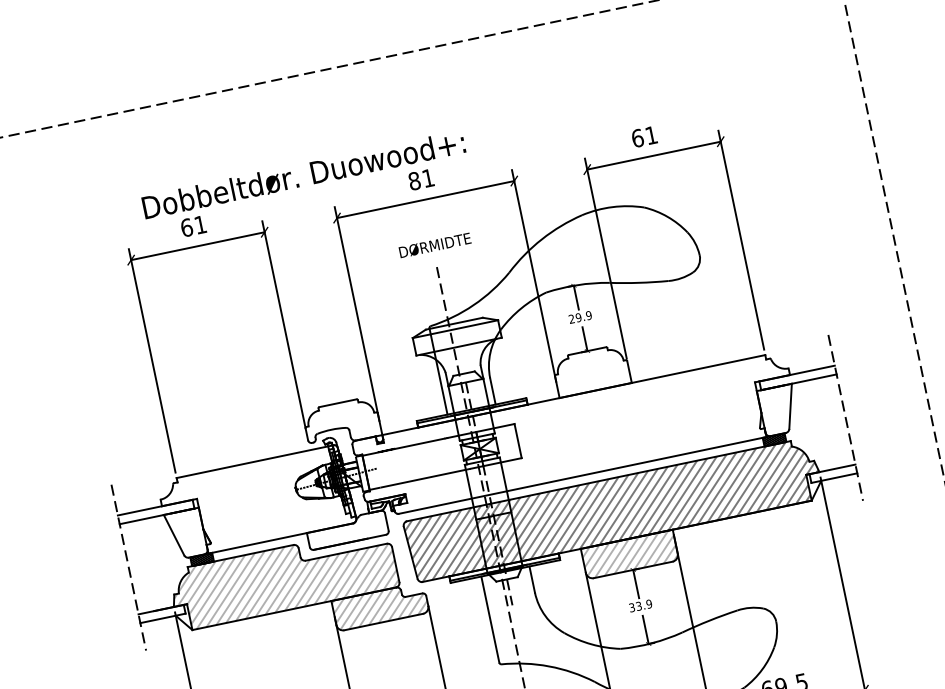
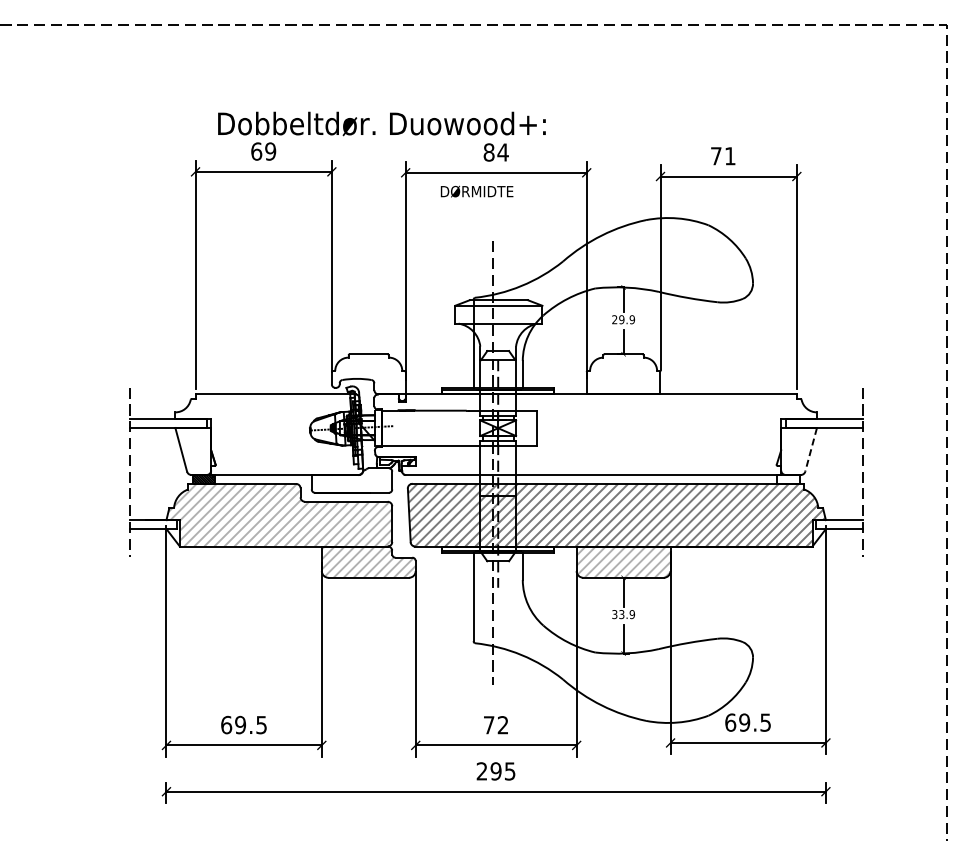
text: (637, 138) -> (715, 156), 61 -> 71
text: (427, 178) -> (502, 152), 81 -> 84
text: (200, 224) -> (270, 151), 61 -> 69
text: (434, 245) -> (476, 191), moved
line: (790, 405) -> (811, 449), solid -> dashed
hatch: (774, 439) -> (788, 478), removed

